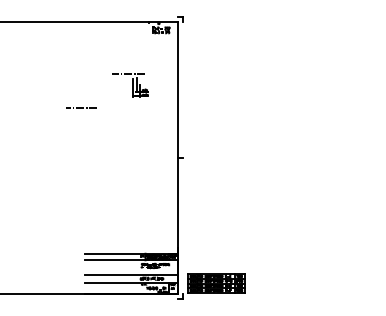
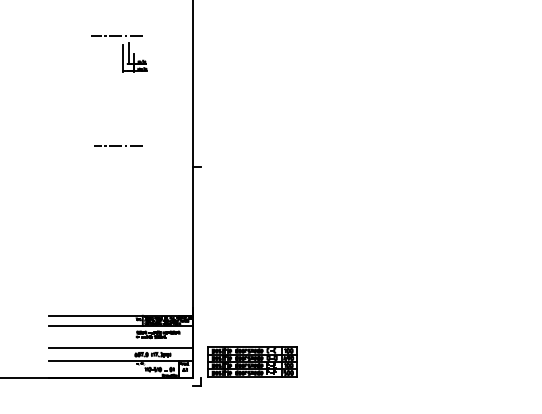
line: (81, 107) -> (117, 146), moved

